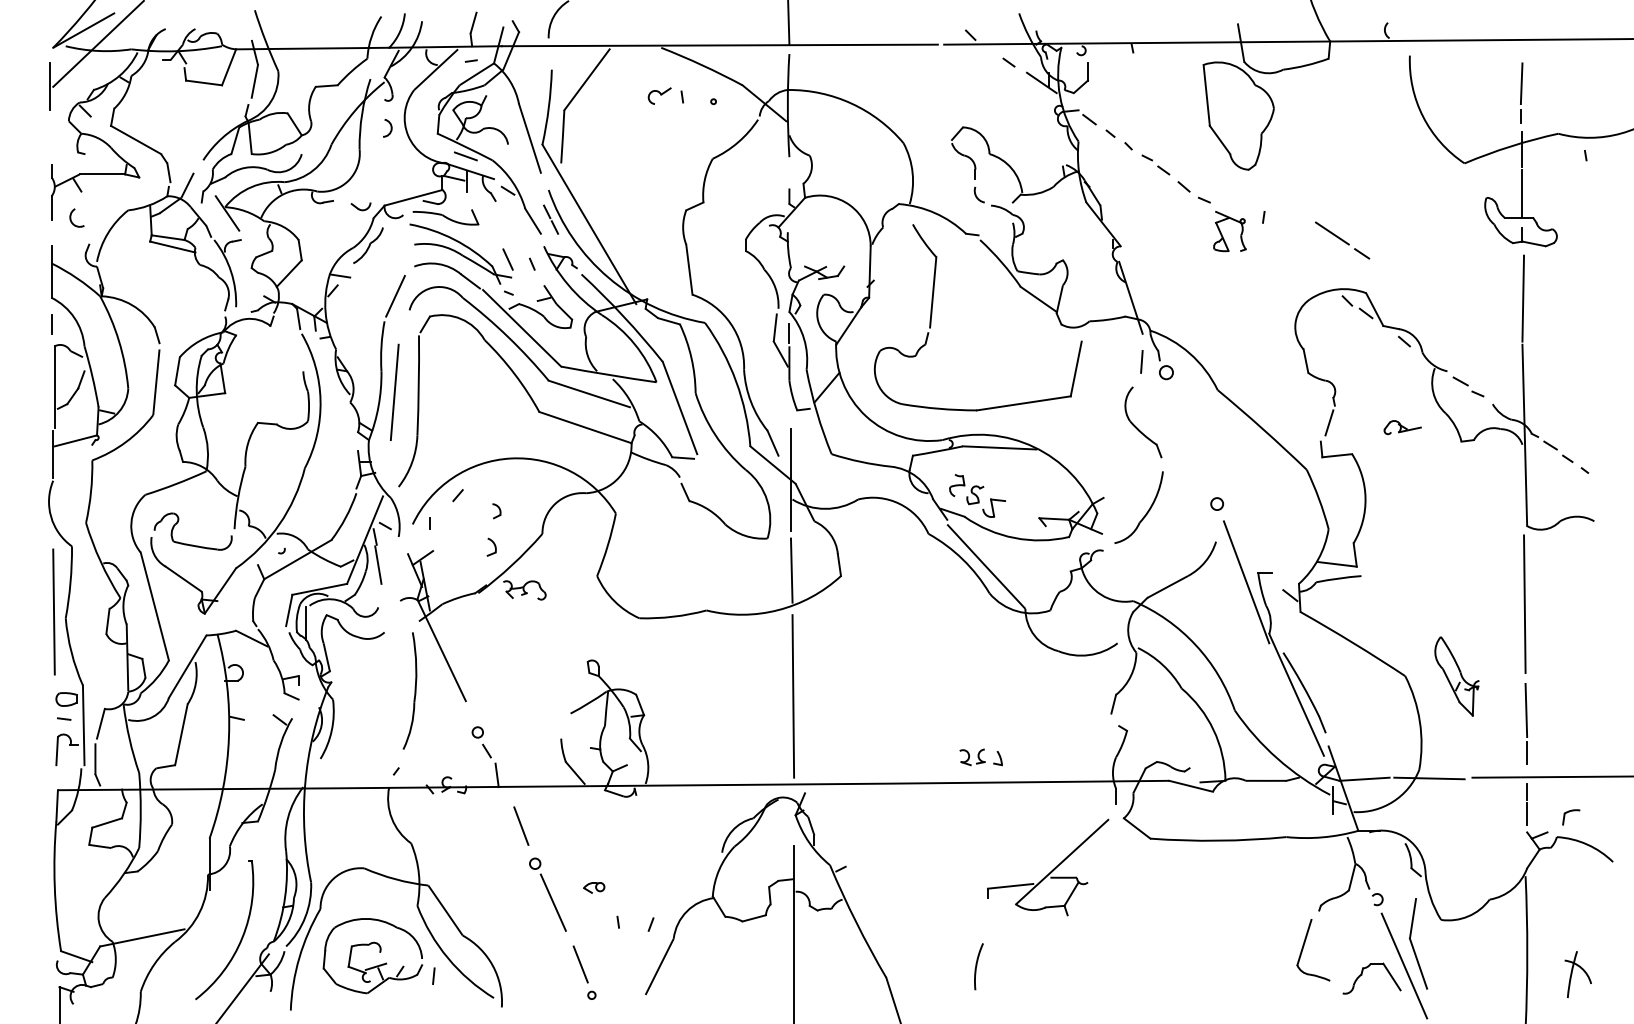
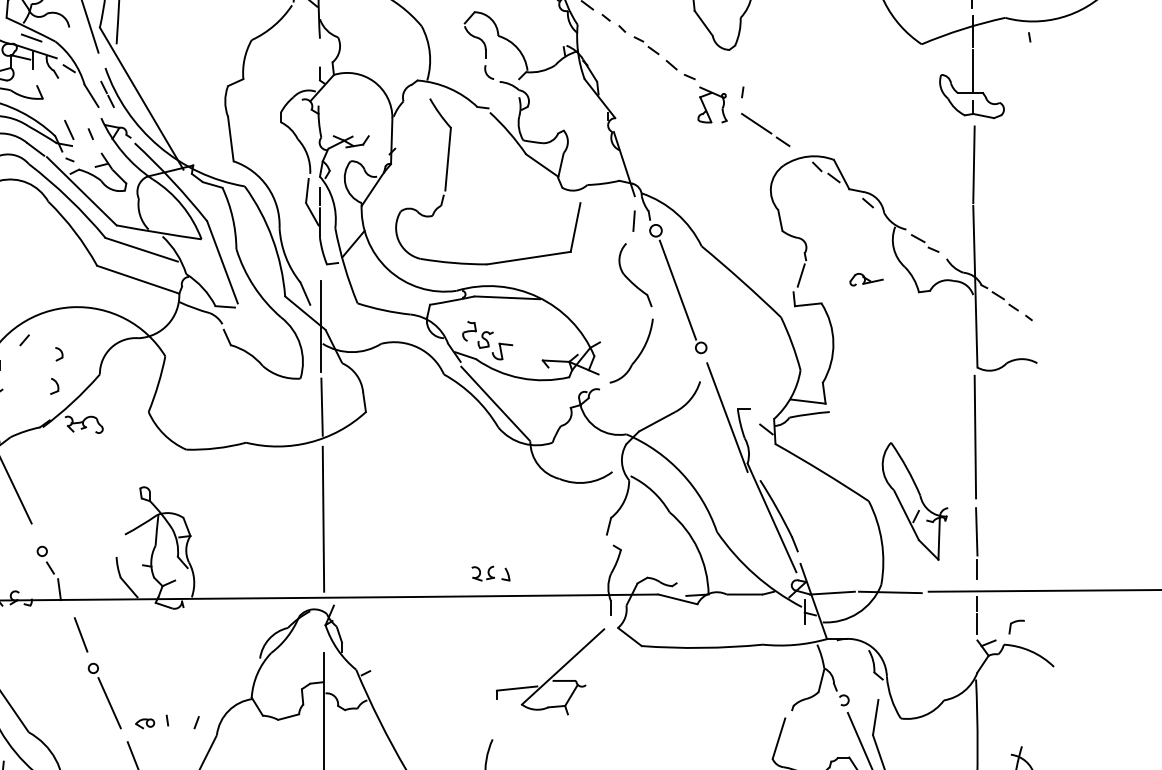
line: (1342, 240) -> (765, 129), moved
line: (1190, 438) -> (677, 289), added
part: (1456, 676) -> (914, 501), size x1.67
part: (594, 887) -> (145, 723), moved

